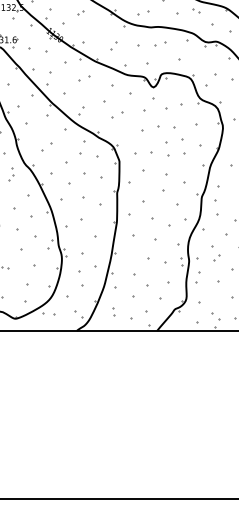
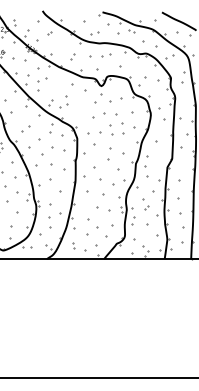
part: (84, 78) -> (42, 79), moved
part: (116, 114) -> (63, 105), moved

